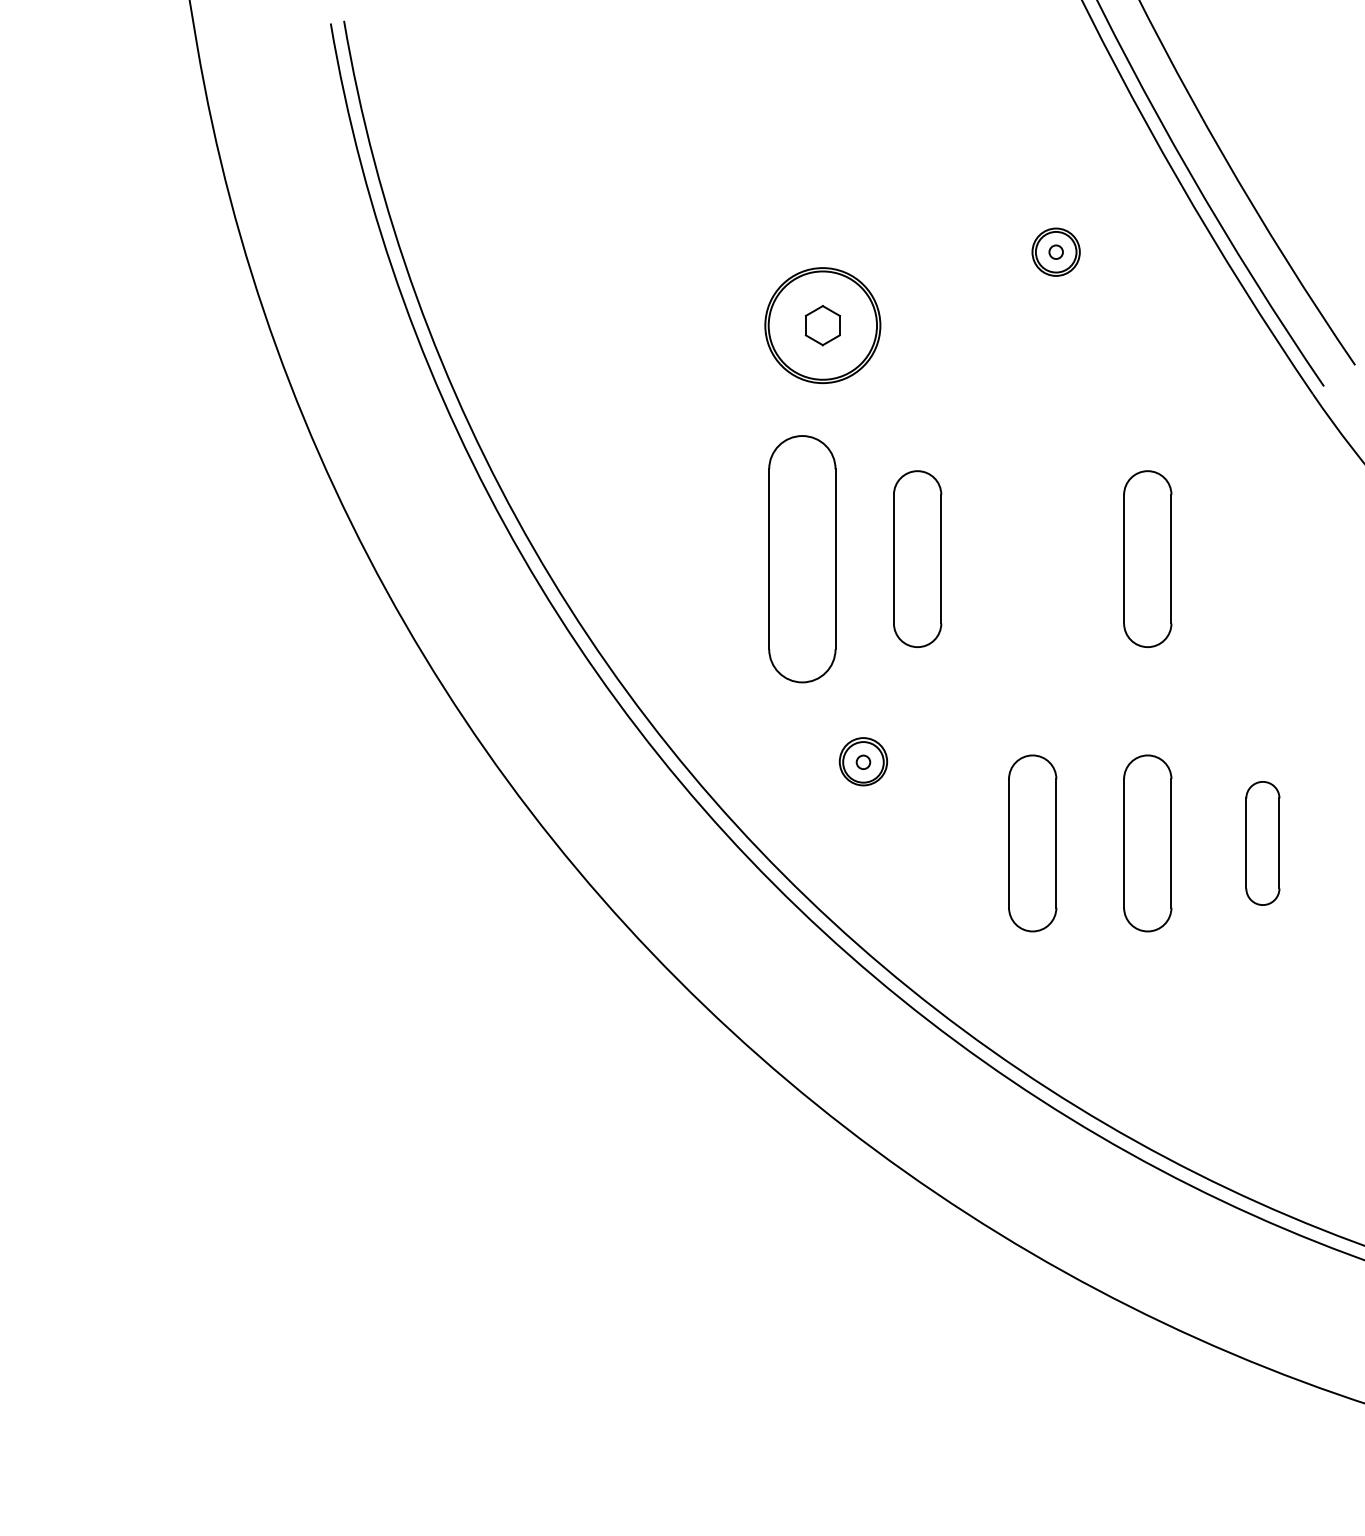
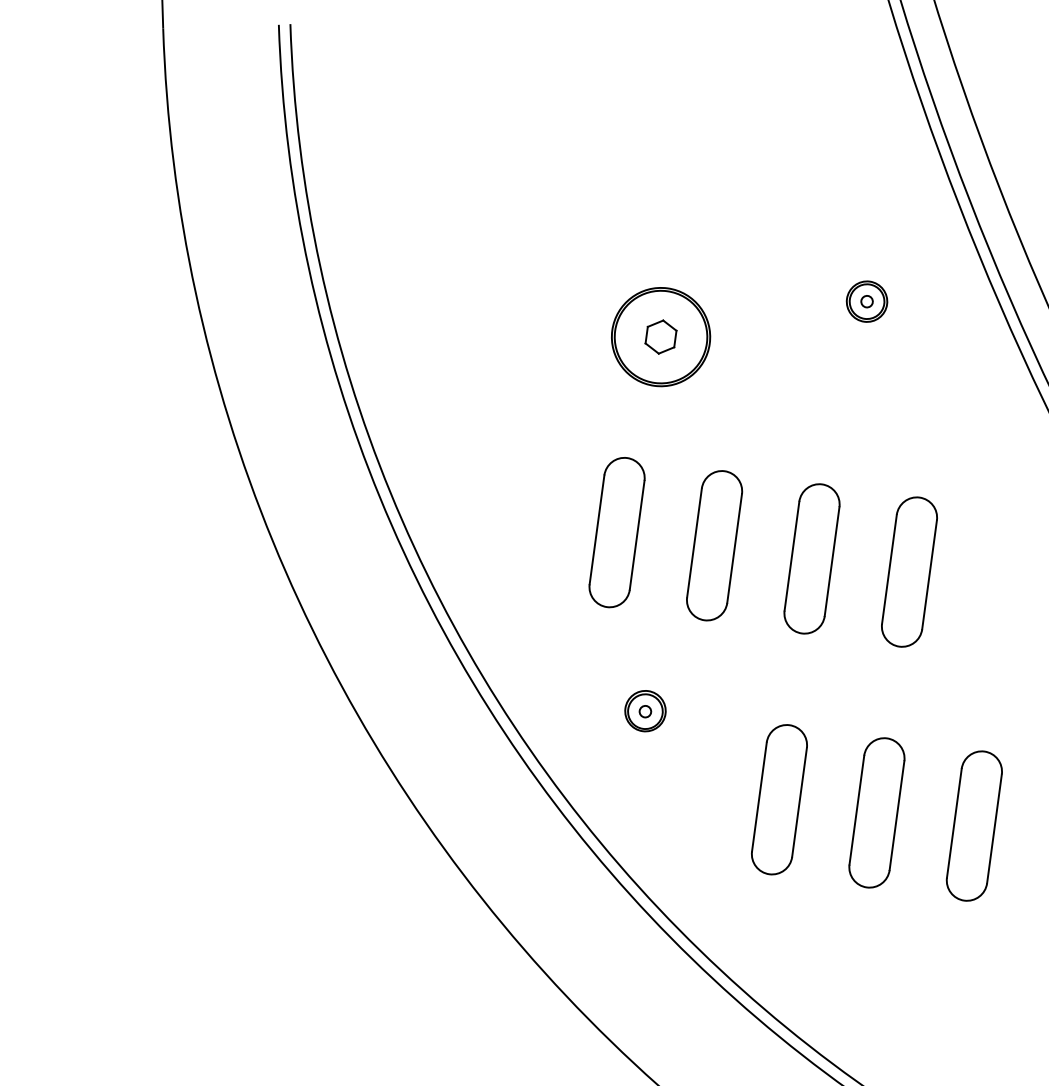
part: (802, 558) -> (617, 532), size x0.71
part: (1032, 558) -> (811, 558), added
part: (1262, 843) -> (974, 826), size x1.43

